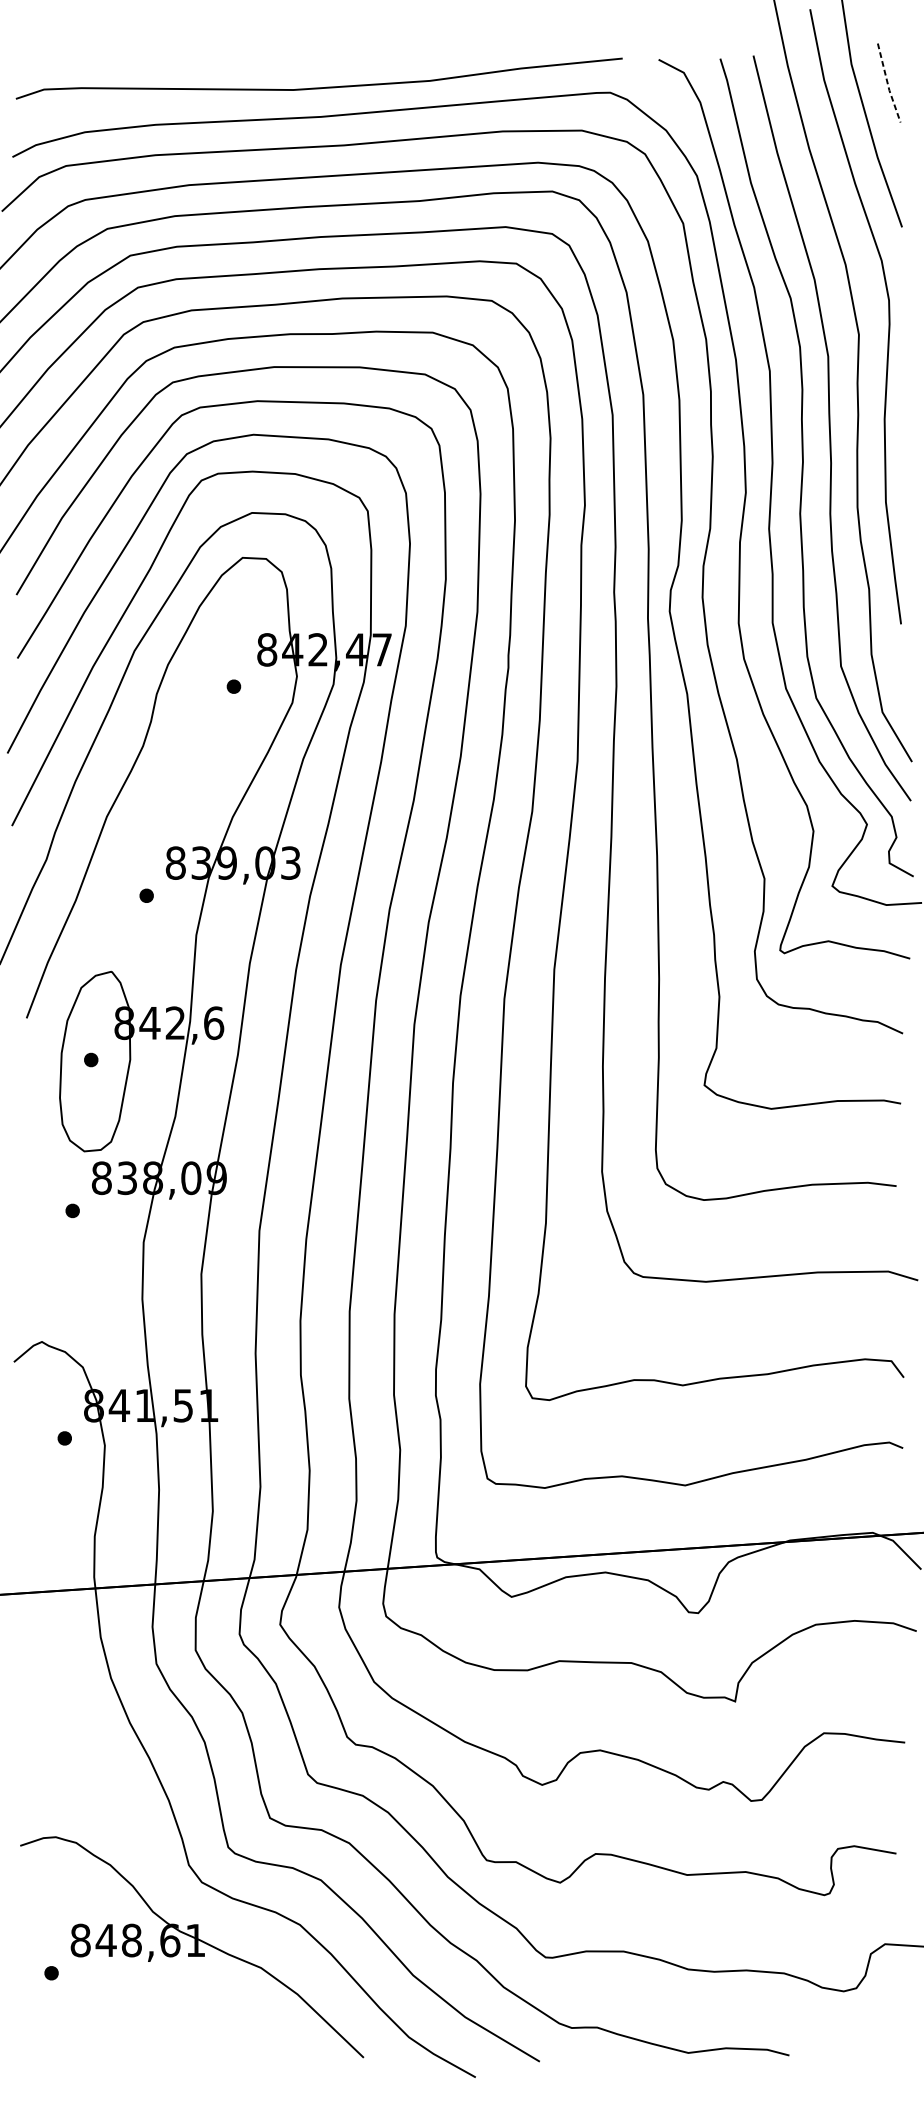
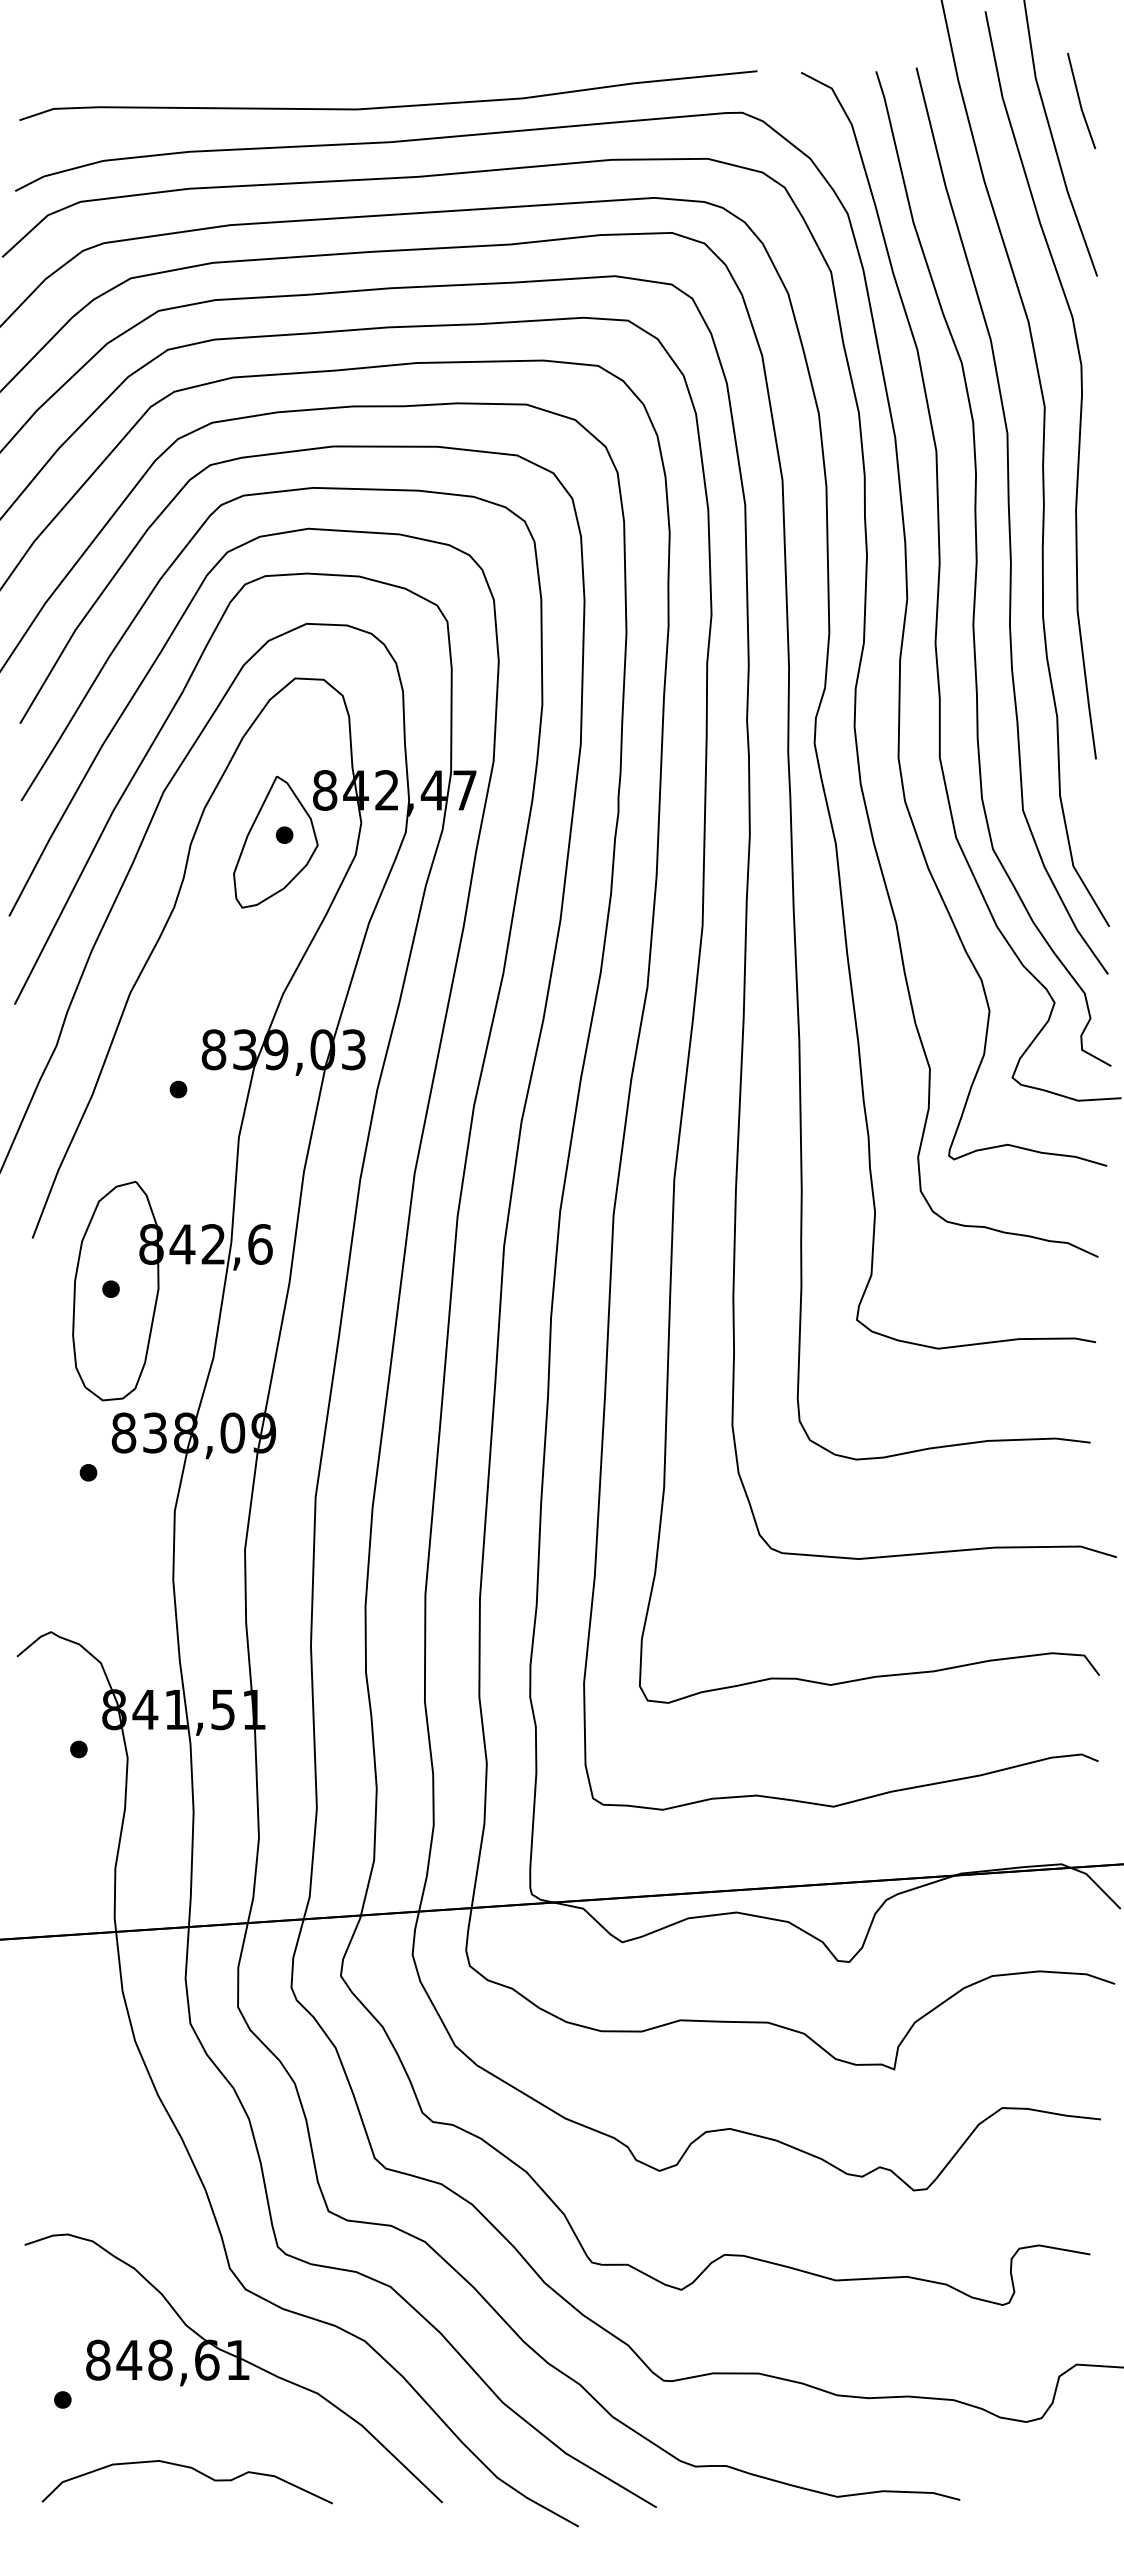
line: (887, 84) -> (1079, 102), dashed -> solid
part: (226, 691) -> (275, 841), added
curve: (154, 2029) -> (188, 2468), added

